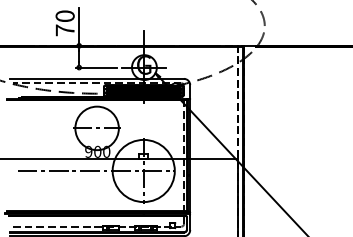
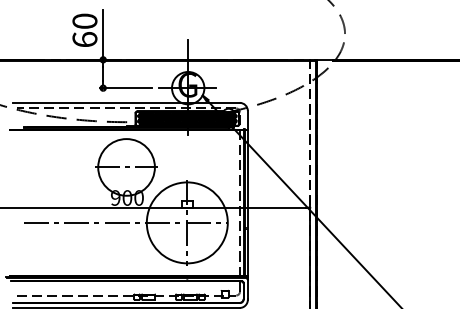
text: (64, 30) -> (84, 39), 70 -> 60

